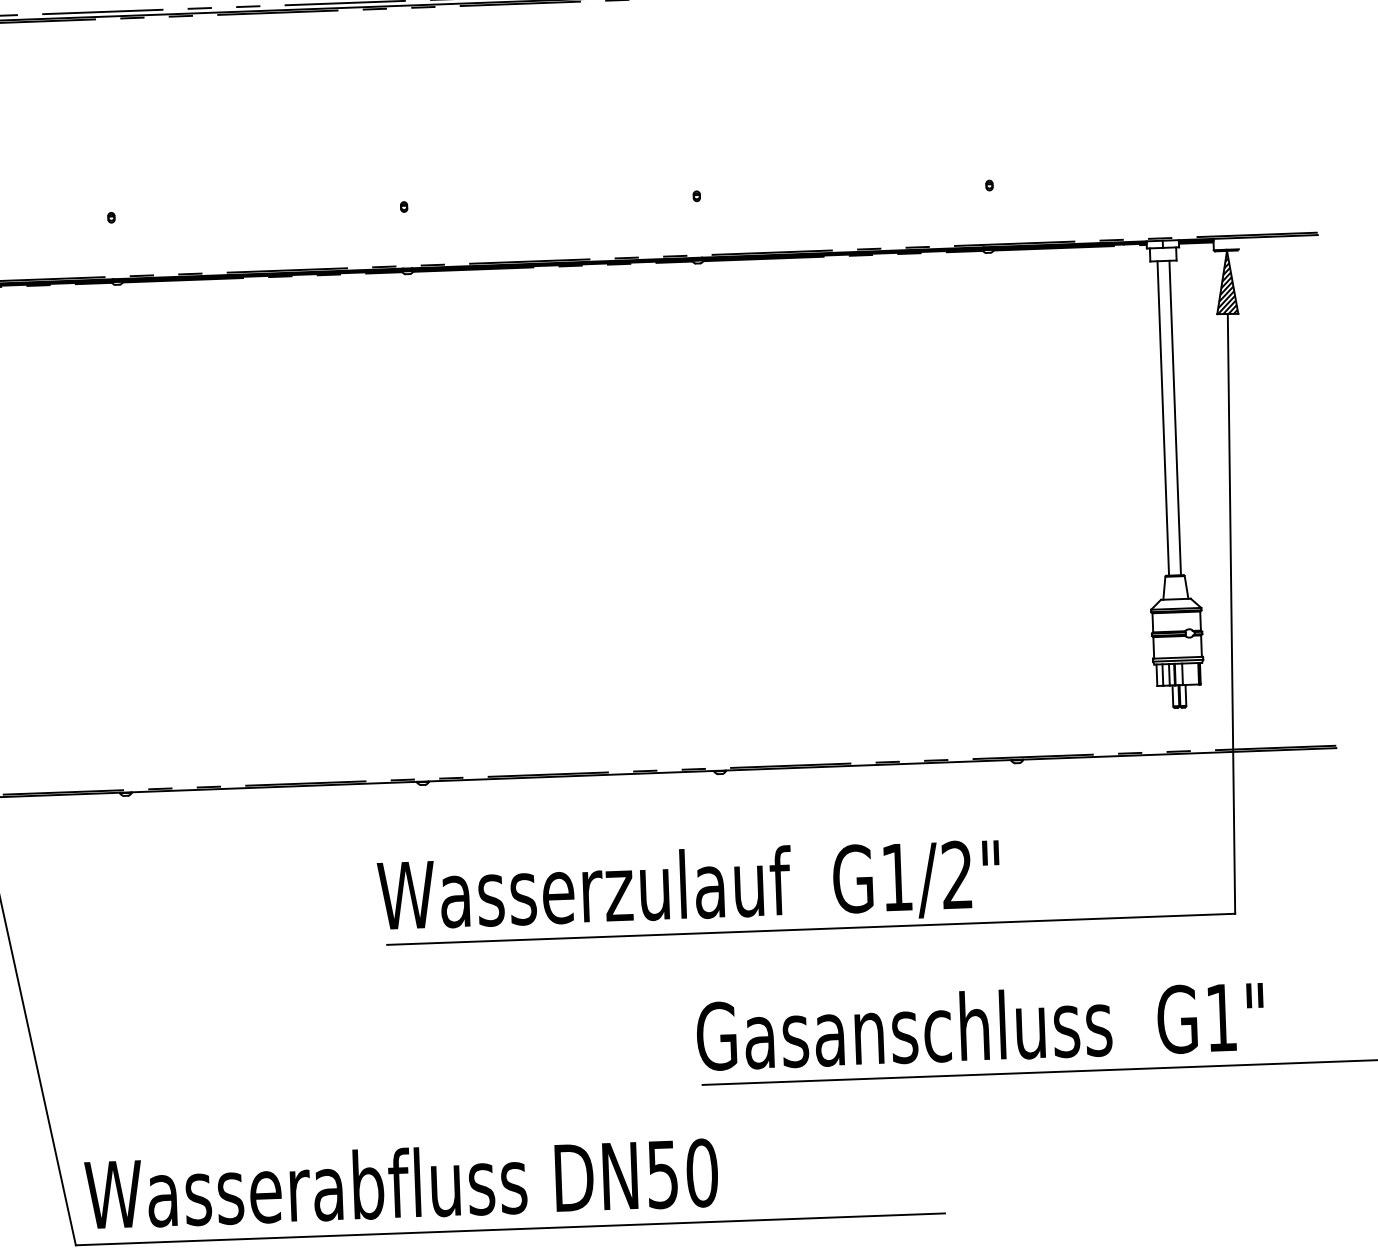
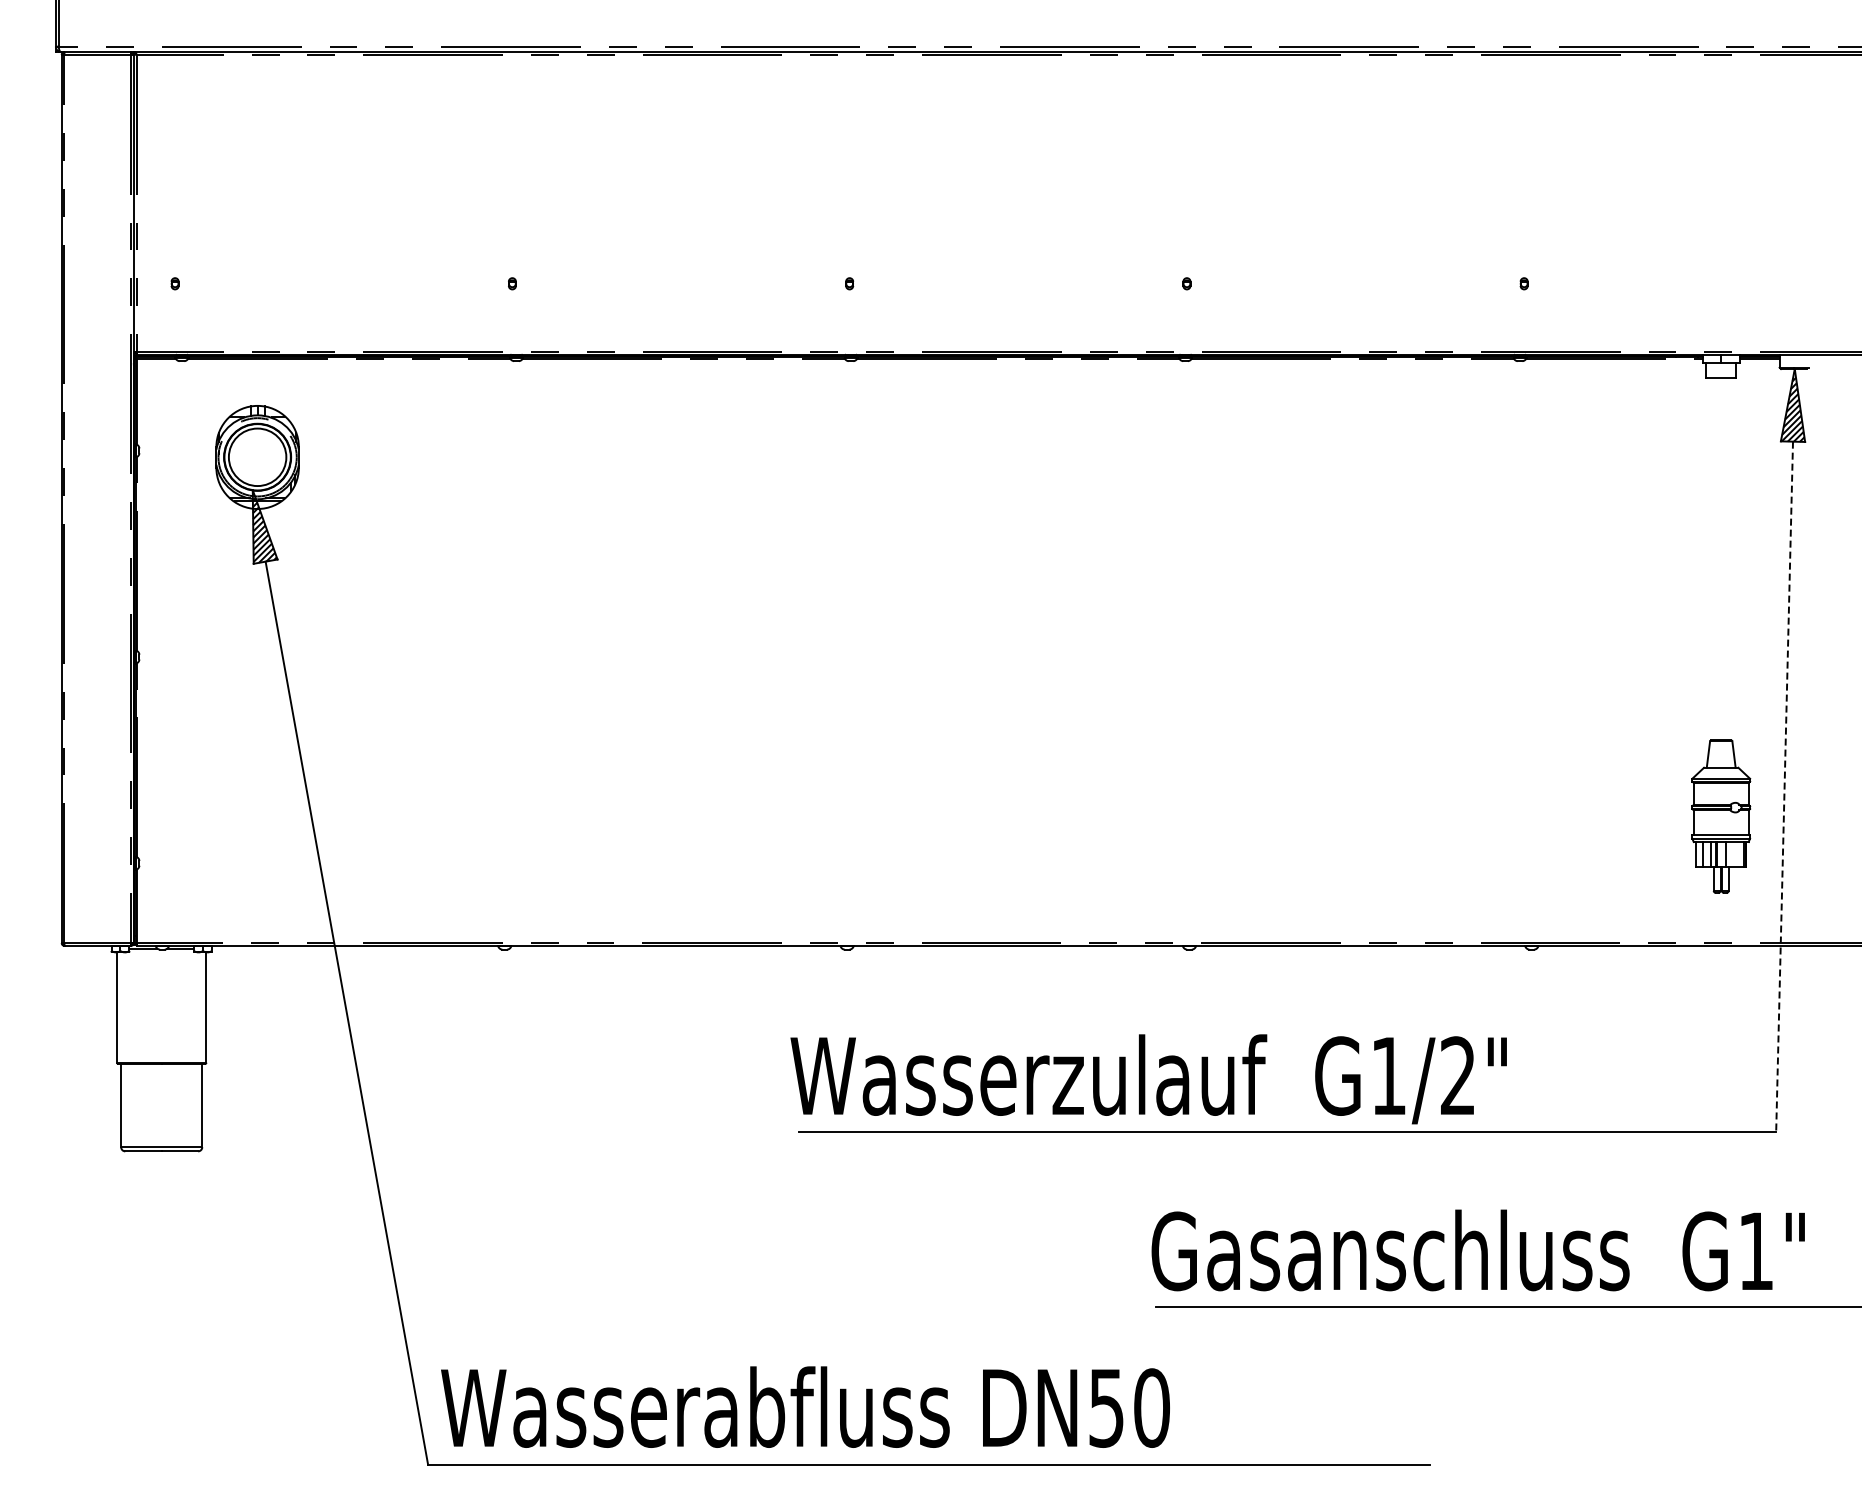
line: (1163, 417) -> (1714, 558), removed
line: (1175, 417) -> (1728, 558), removed
line: (1231, 614) -> (1784, 787), solid -> dashed

